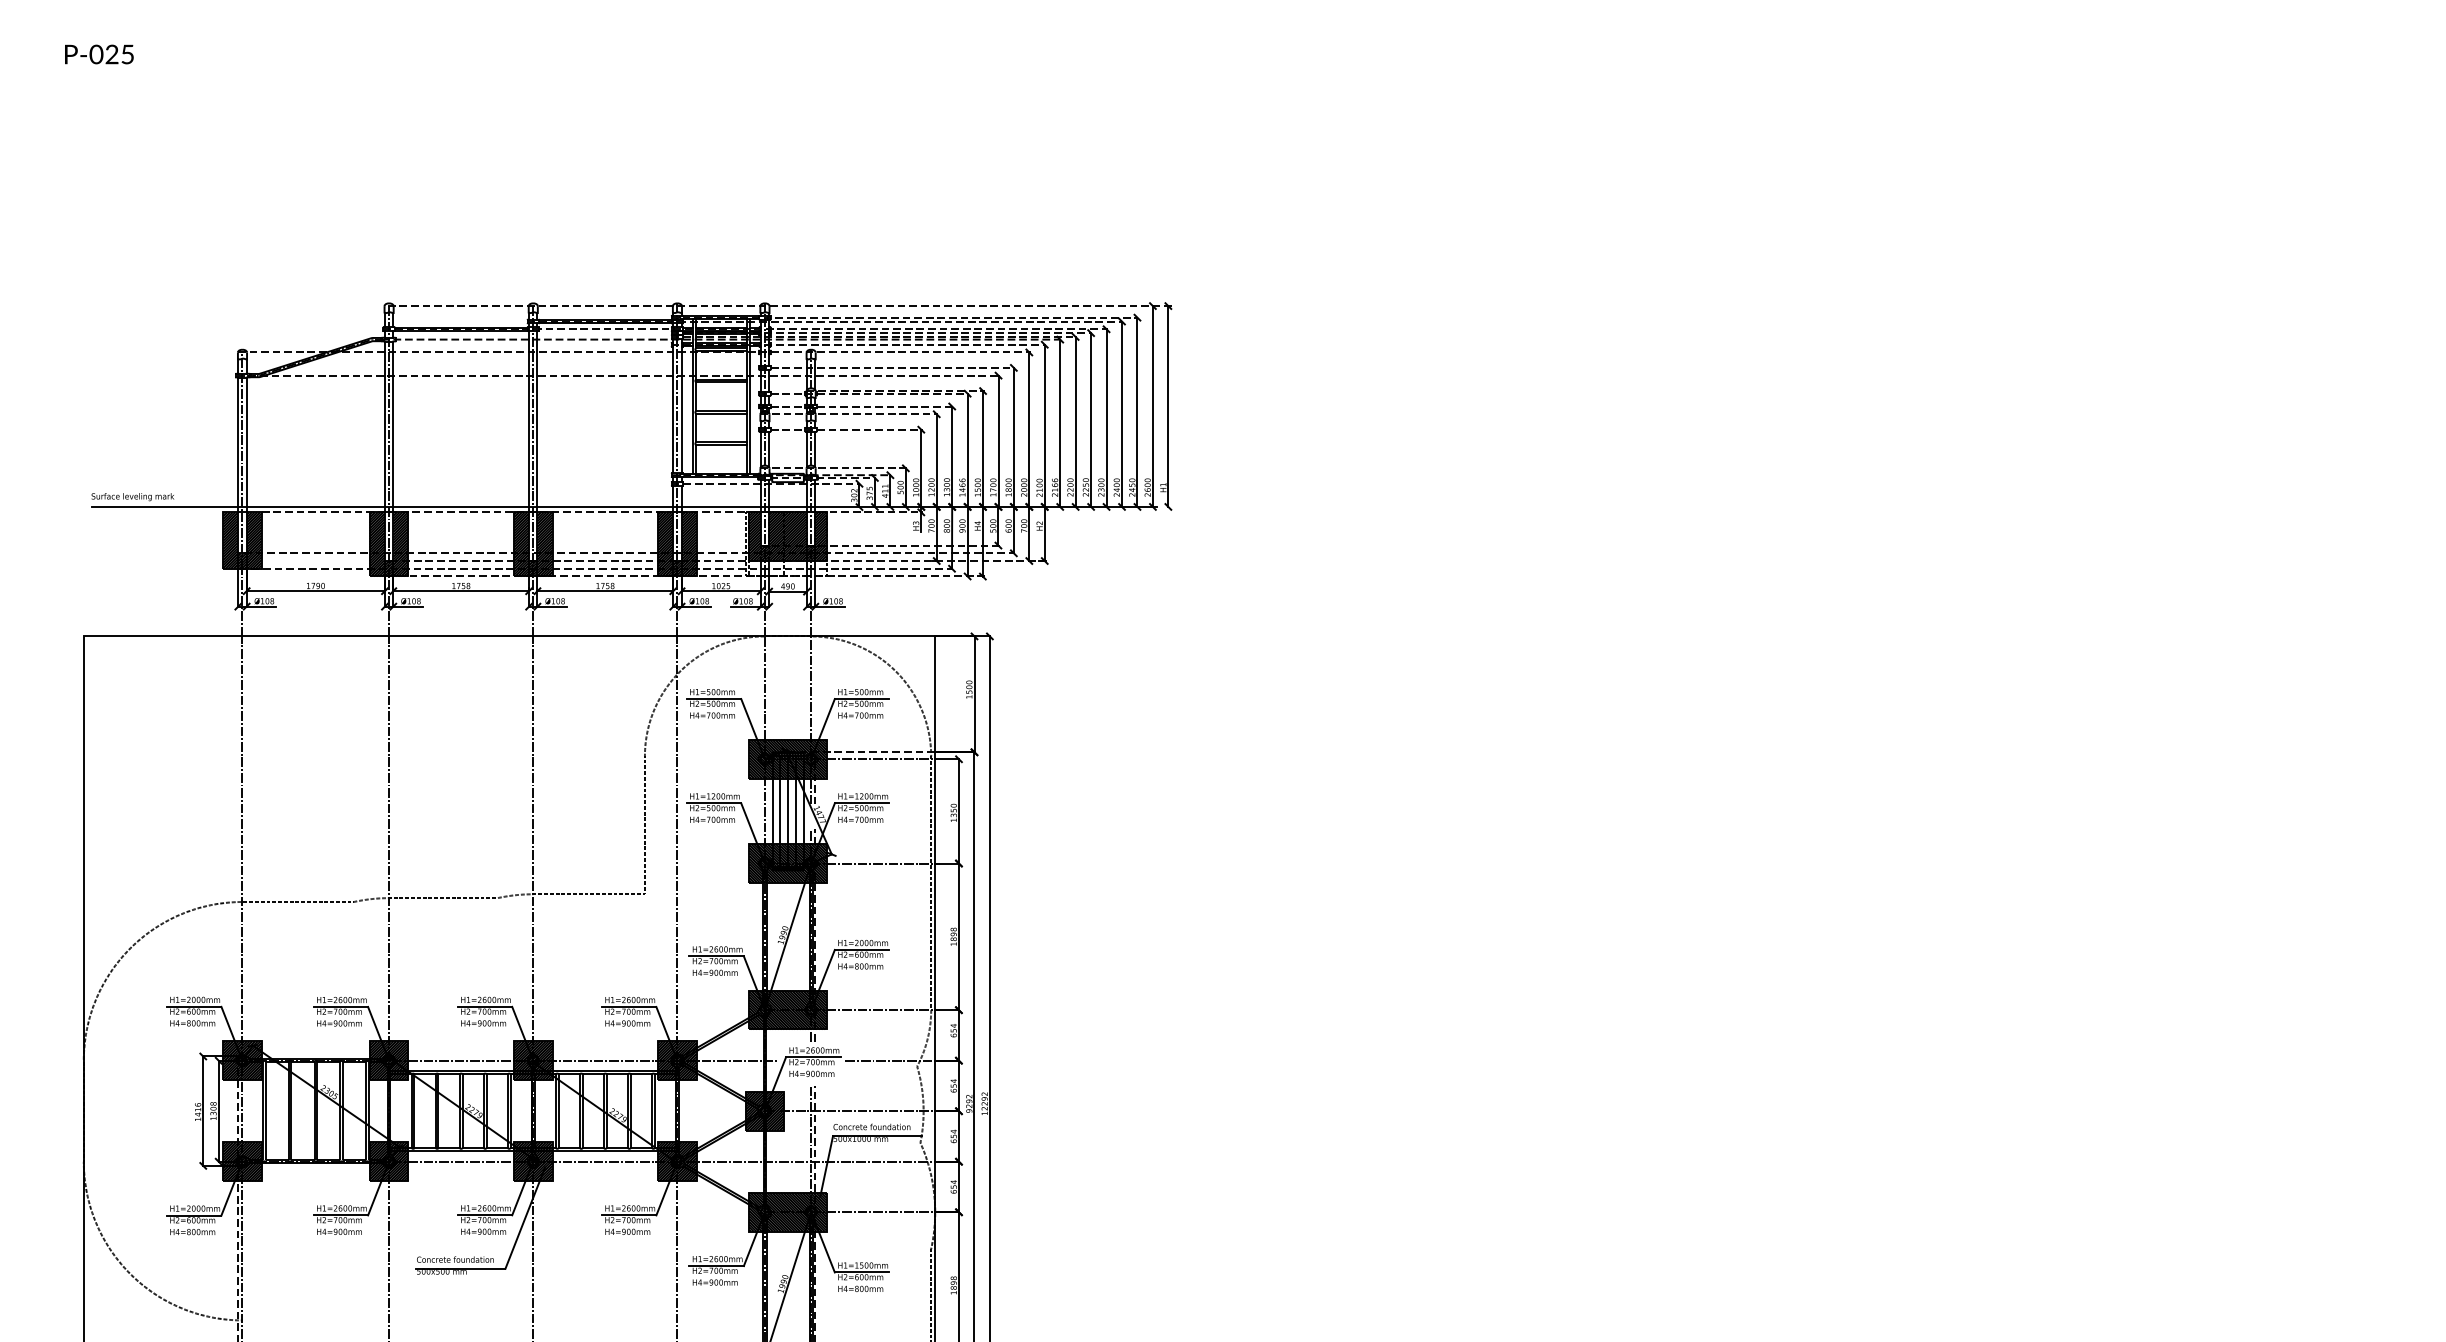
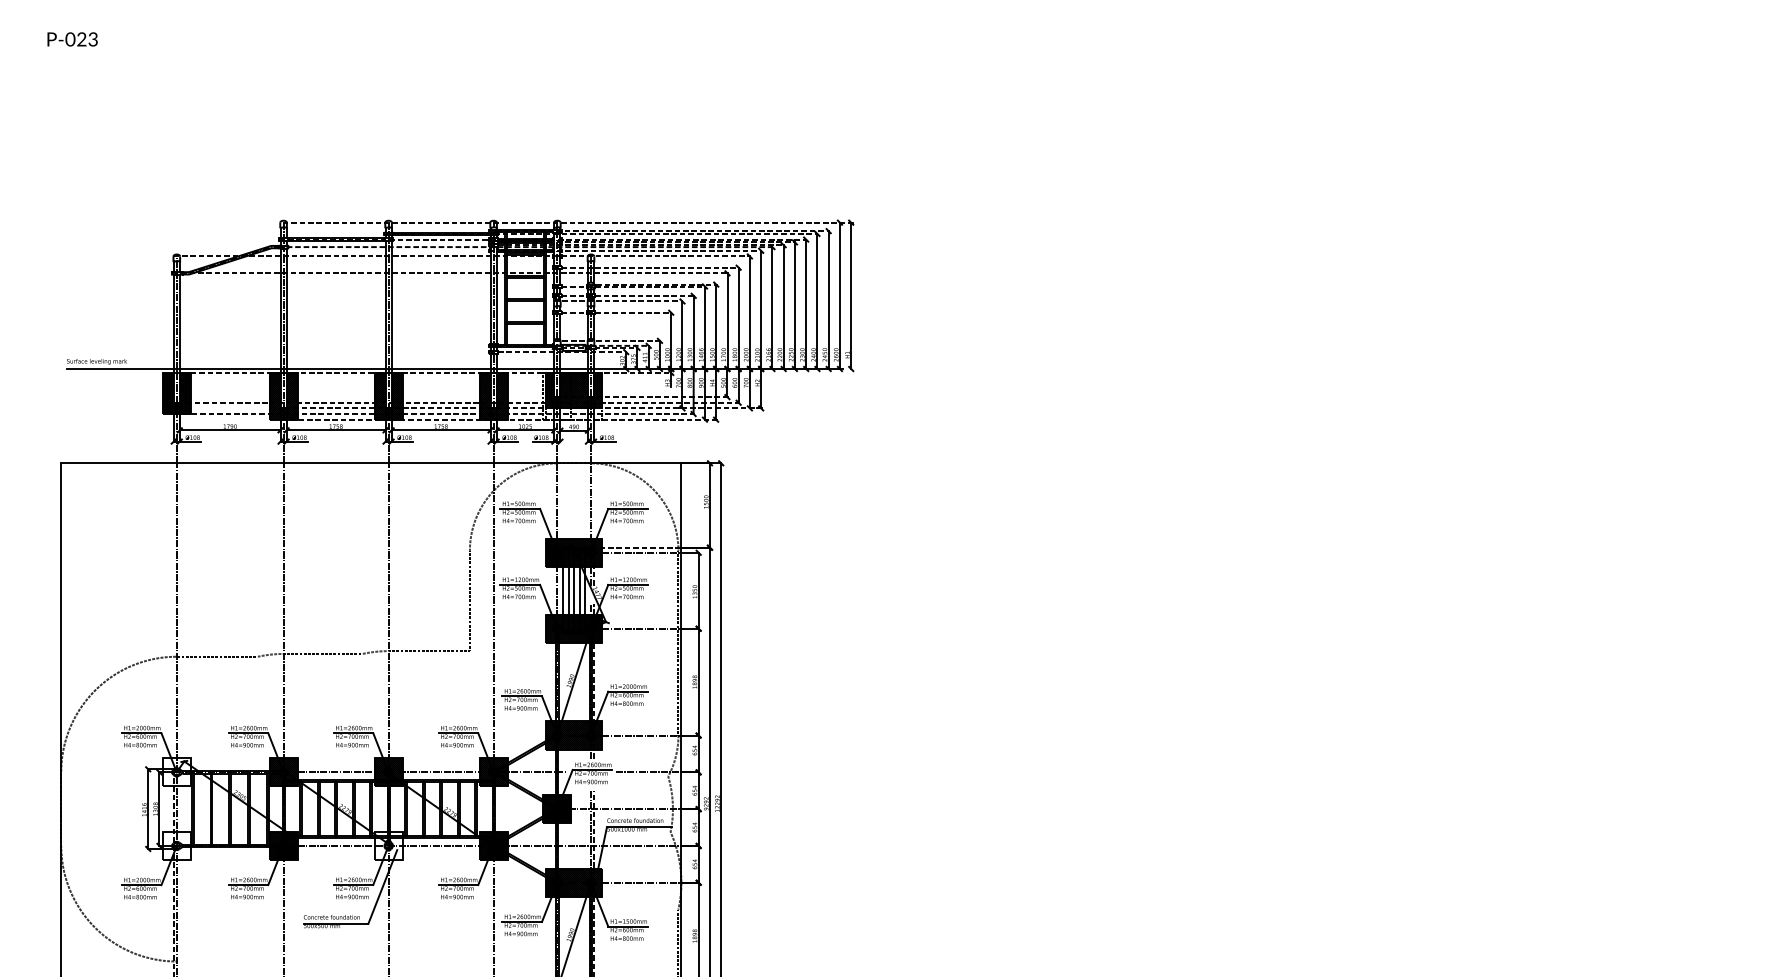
text: (127, 54) -> (93, 39), P-025 -> P-023
hatch: (242, 1060) -> (176, 772), removed
hatch: (242, 1161) -> (176, 845), removed
hatch: (532, 1161) -> (388, 845), removed

